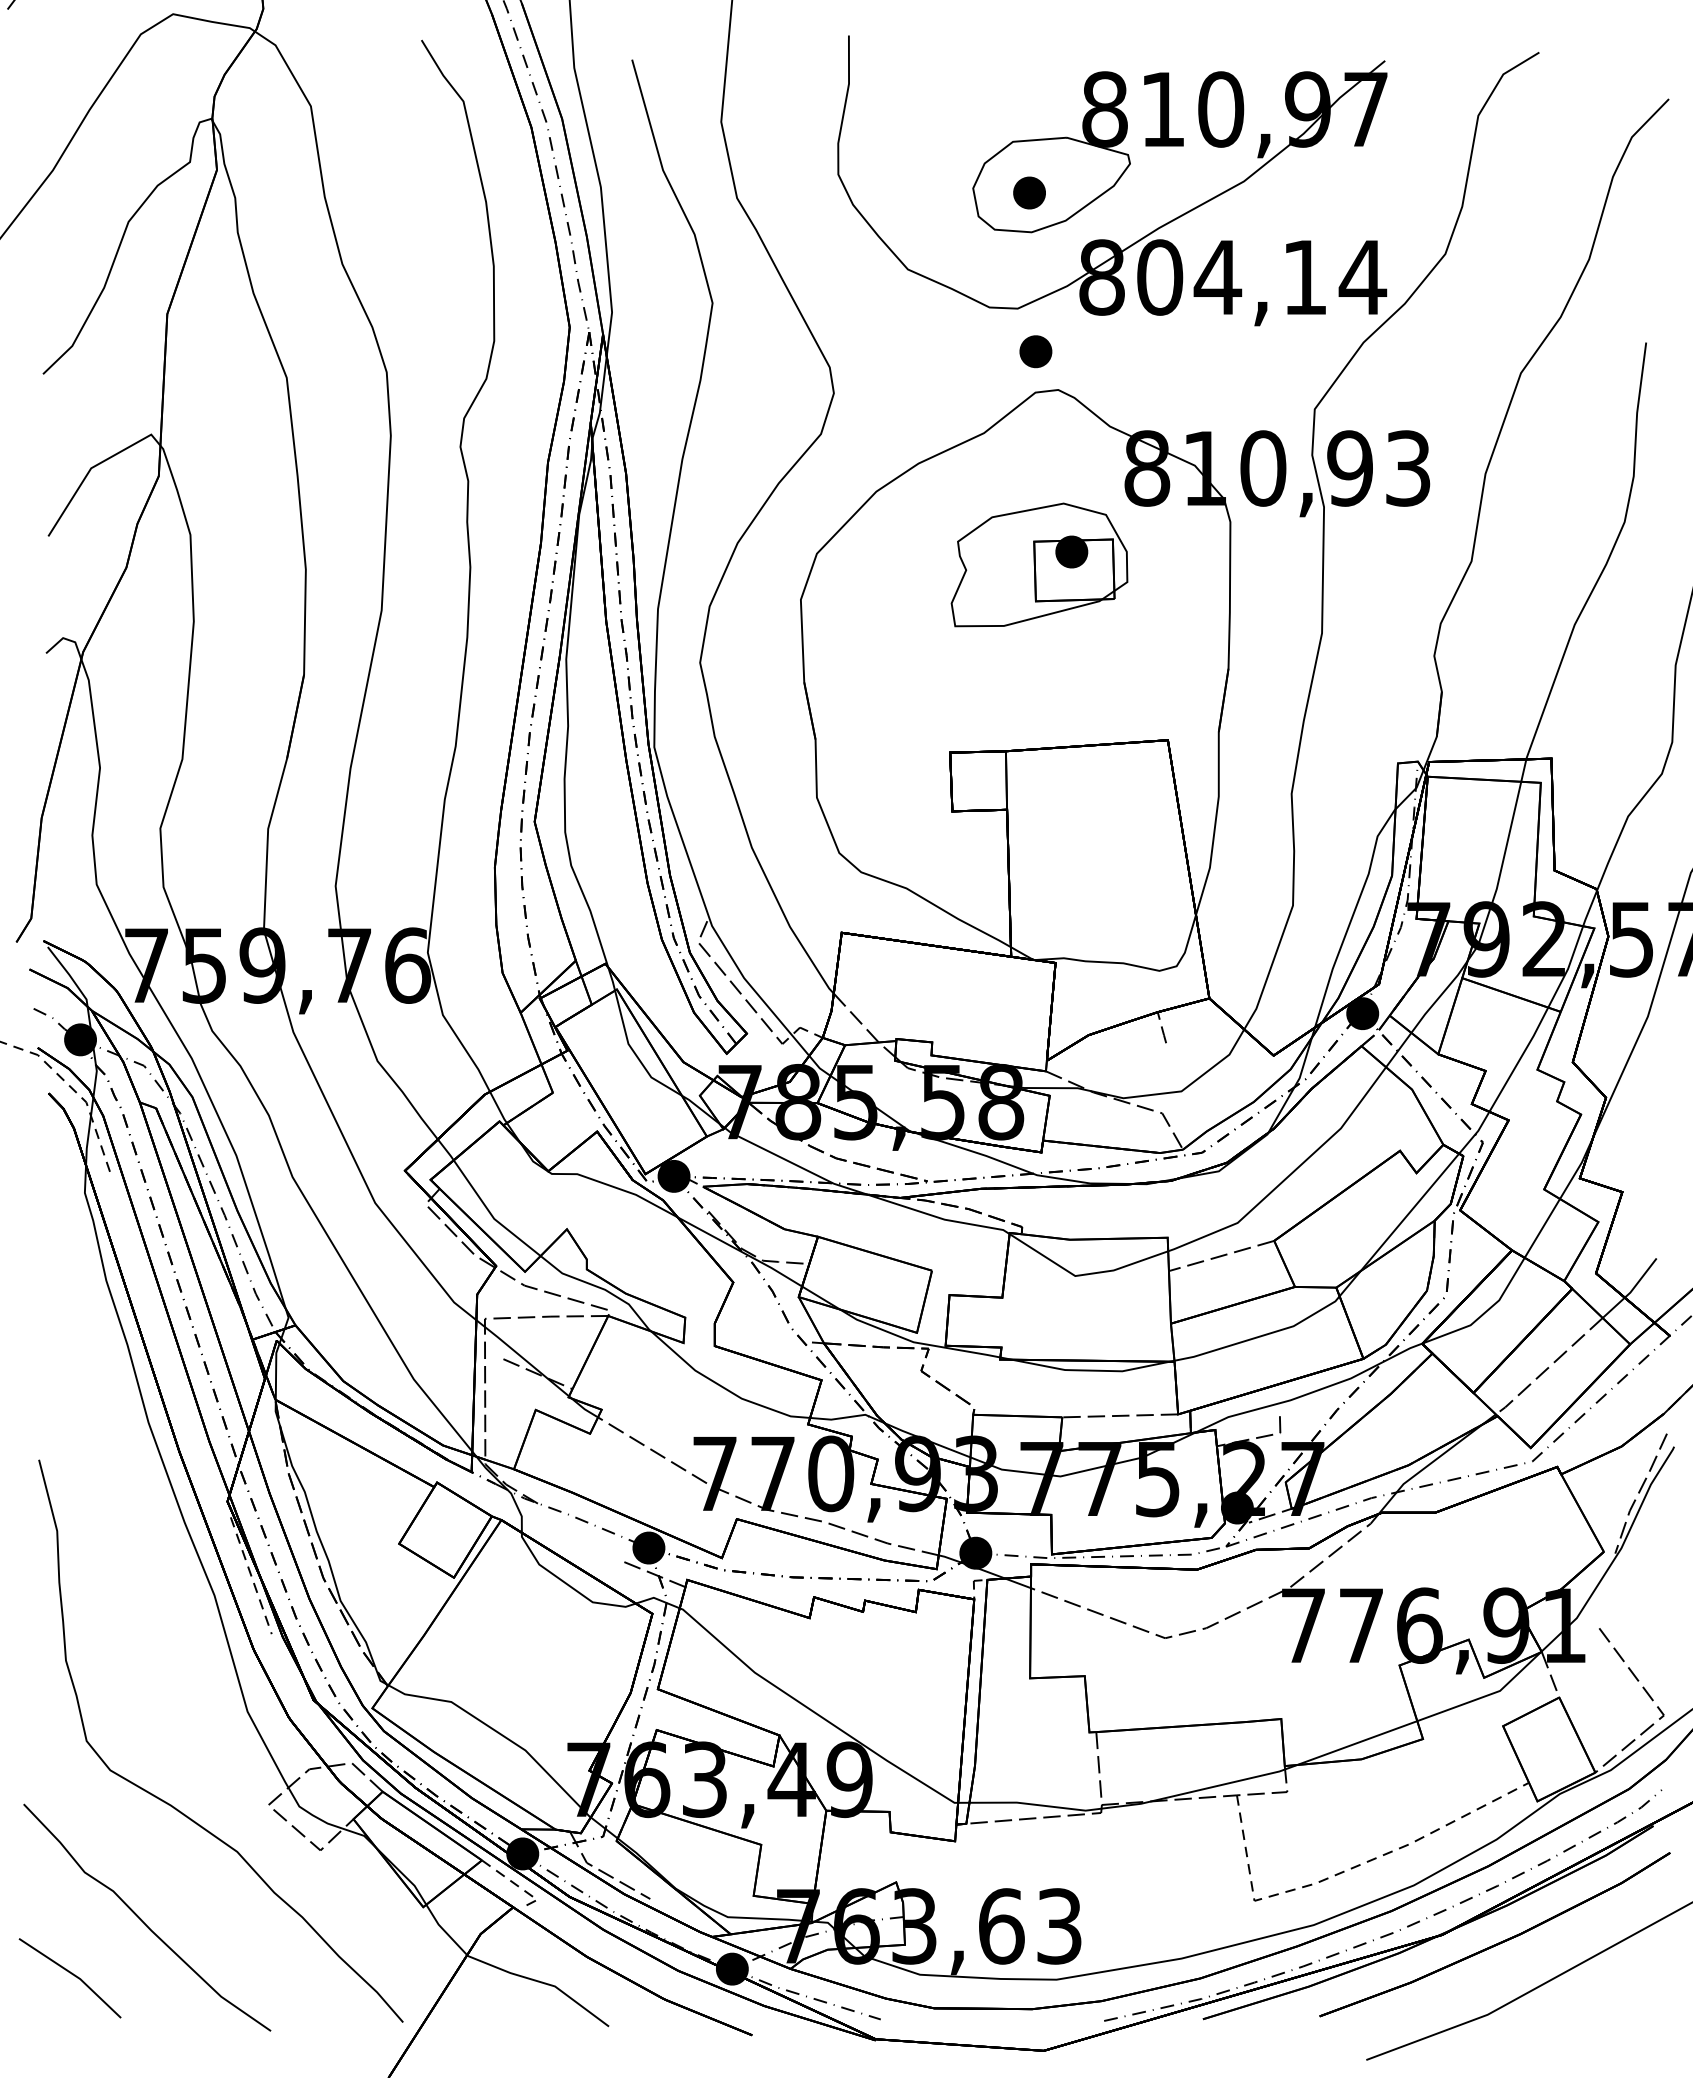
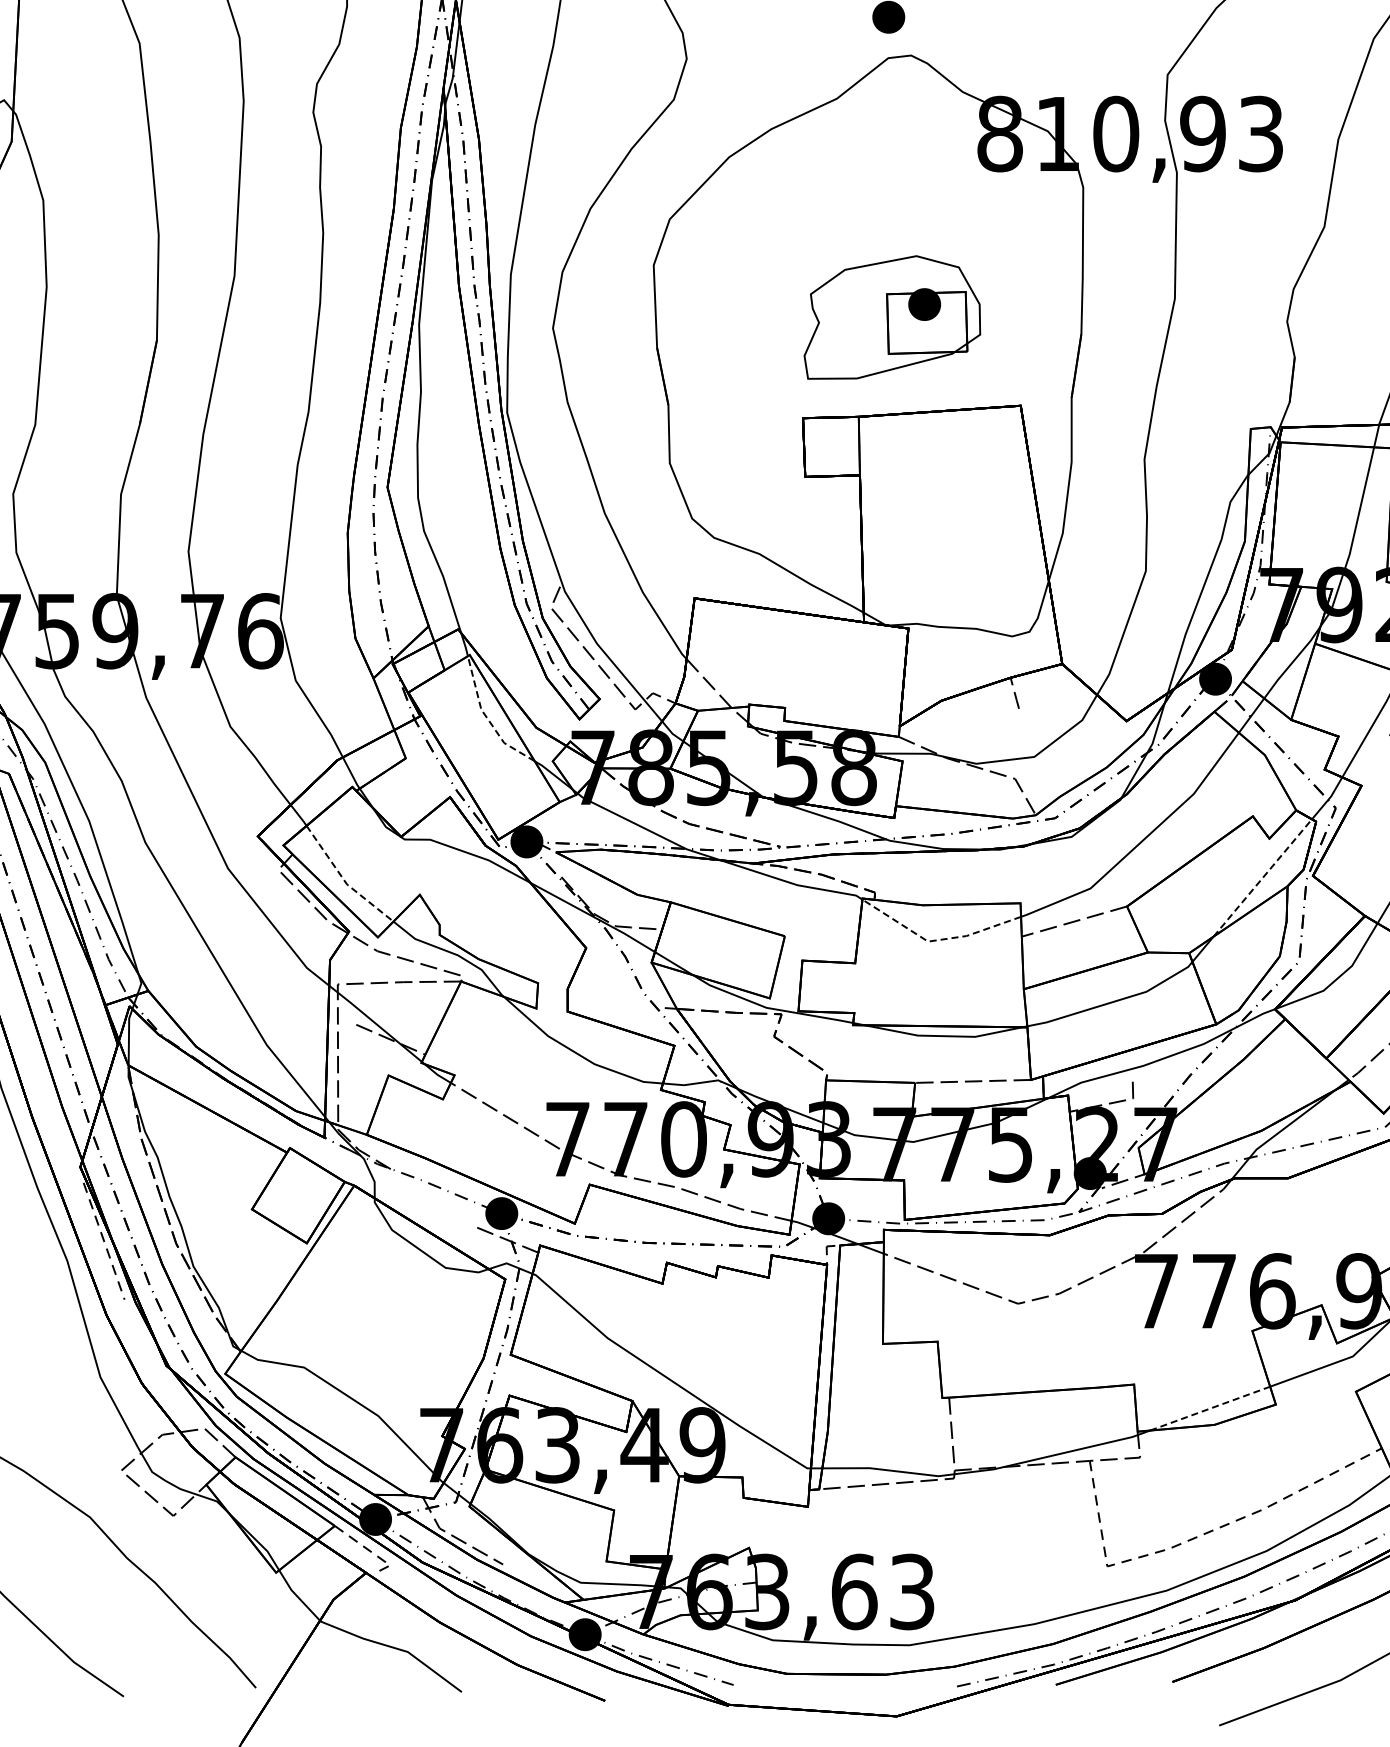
part: (1039, 564) -> (892, 317), moved
line: (634, 1052) -> (487, 718), solid -> dashed
line: (1409, 1212) -> (1262, 878), solid -> dashed
line: (491, 1214) -> (344, 880), solid -> dashed
line: (1084, 1274) -> (937, 940), solid -> dashed
line: (1357, 1743) -> (1210, 1409), solid -> dashed

